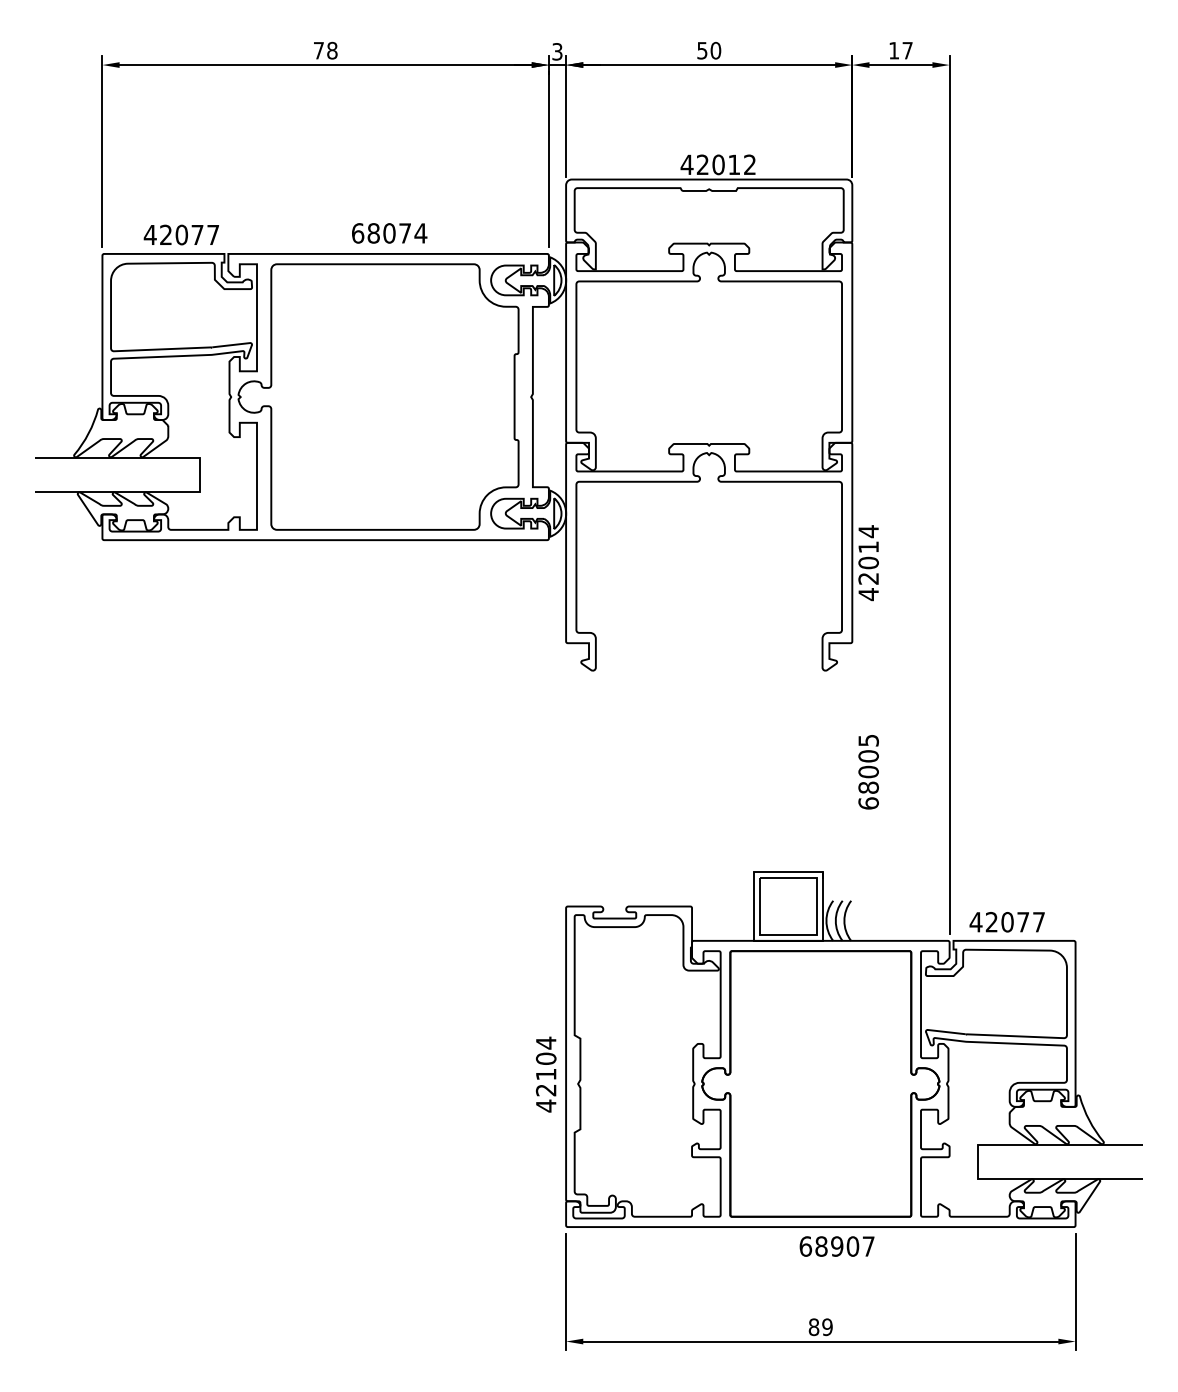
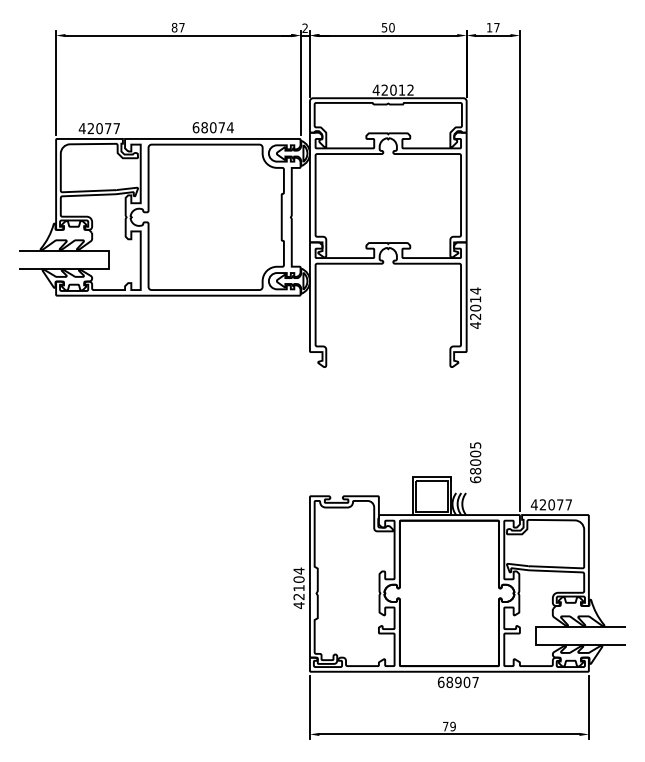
text: (324, 50) -> (177, 27), 78 -> 87
text: (556, 52) -> (304, 28), 3 -> 2
text: (868, 771) -> (475, 462), moved
text: (813, 1327) -> (445, 726), 89 -> 79

